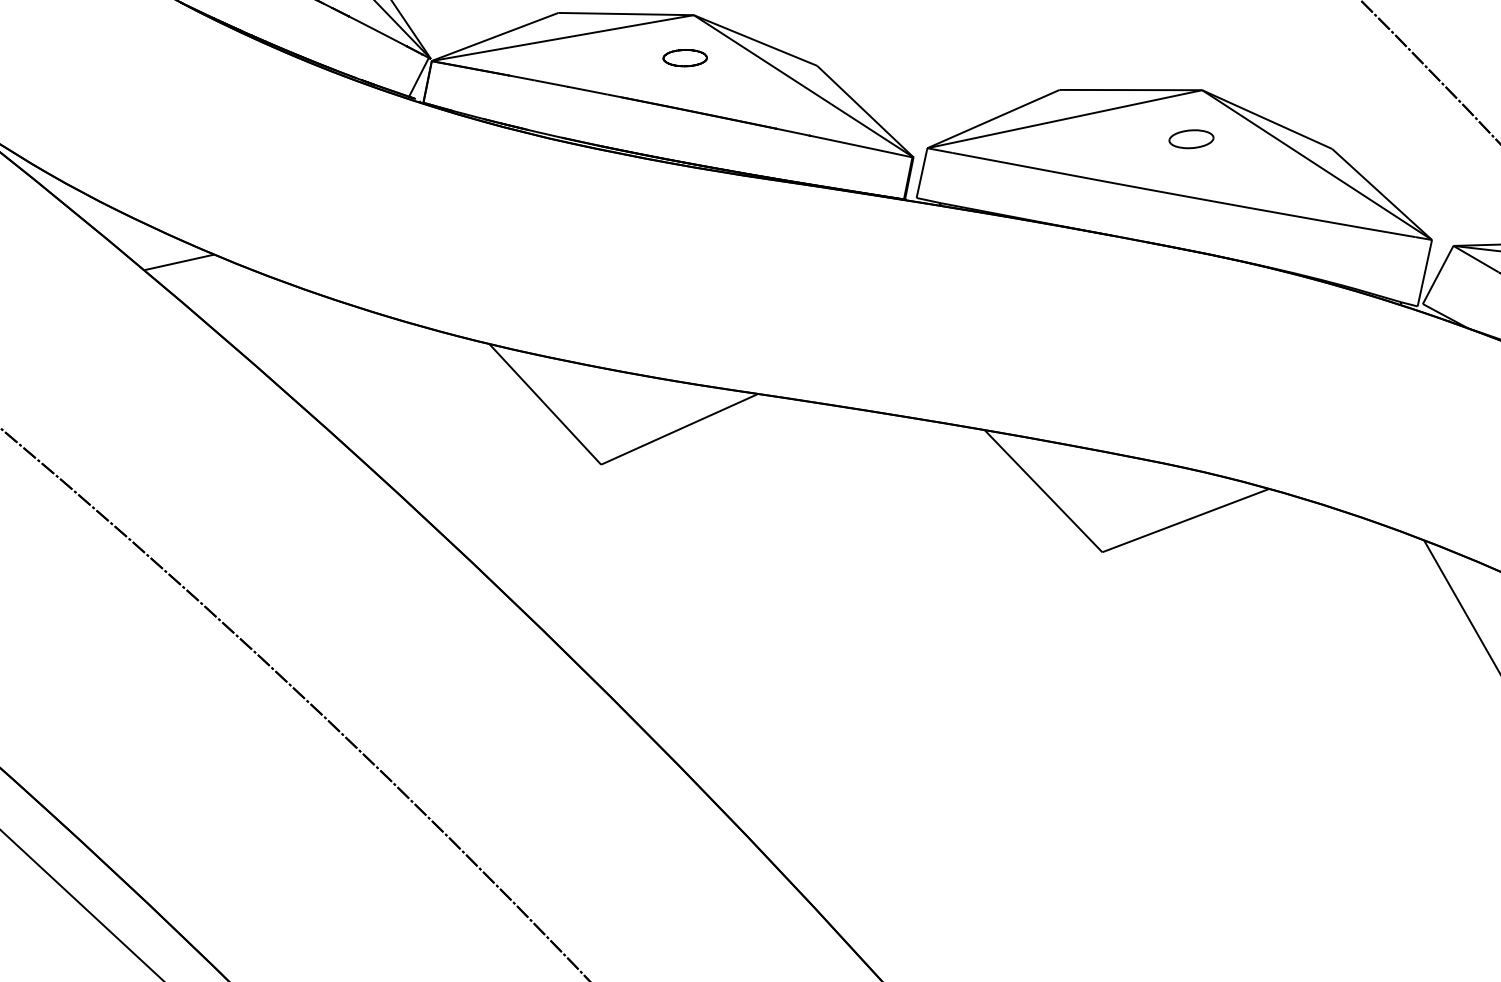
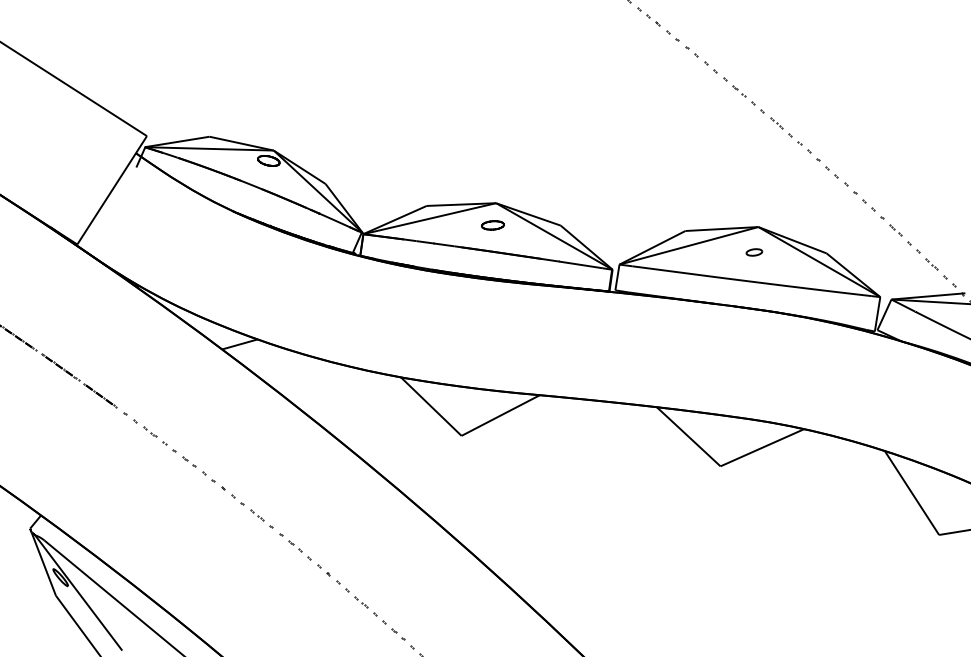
part: (1191, 139) -> (754, 252), size x0.7

